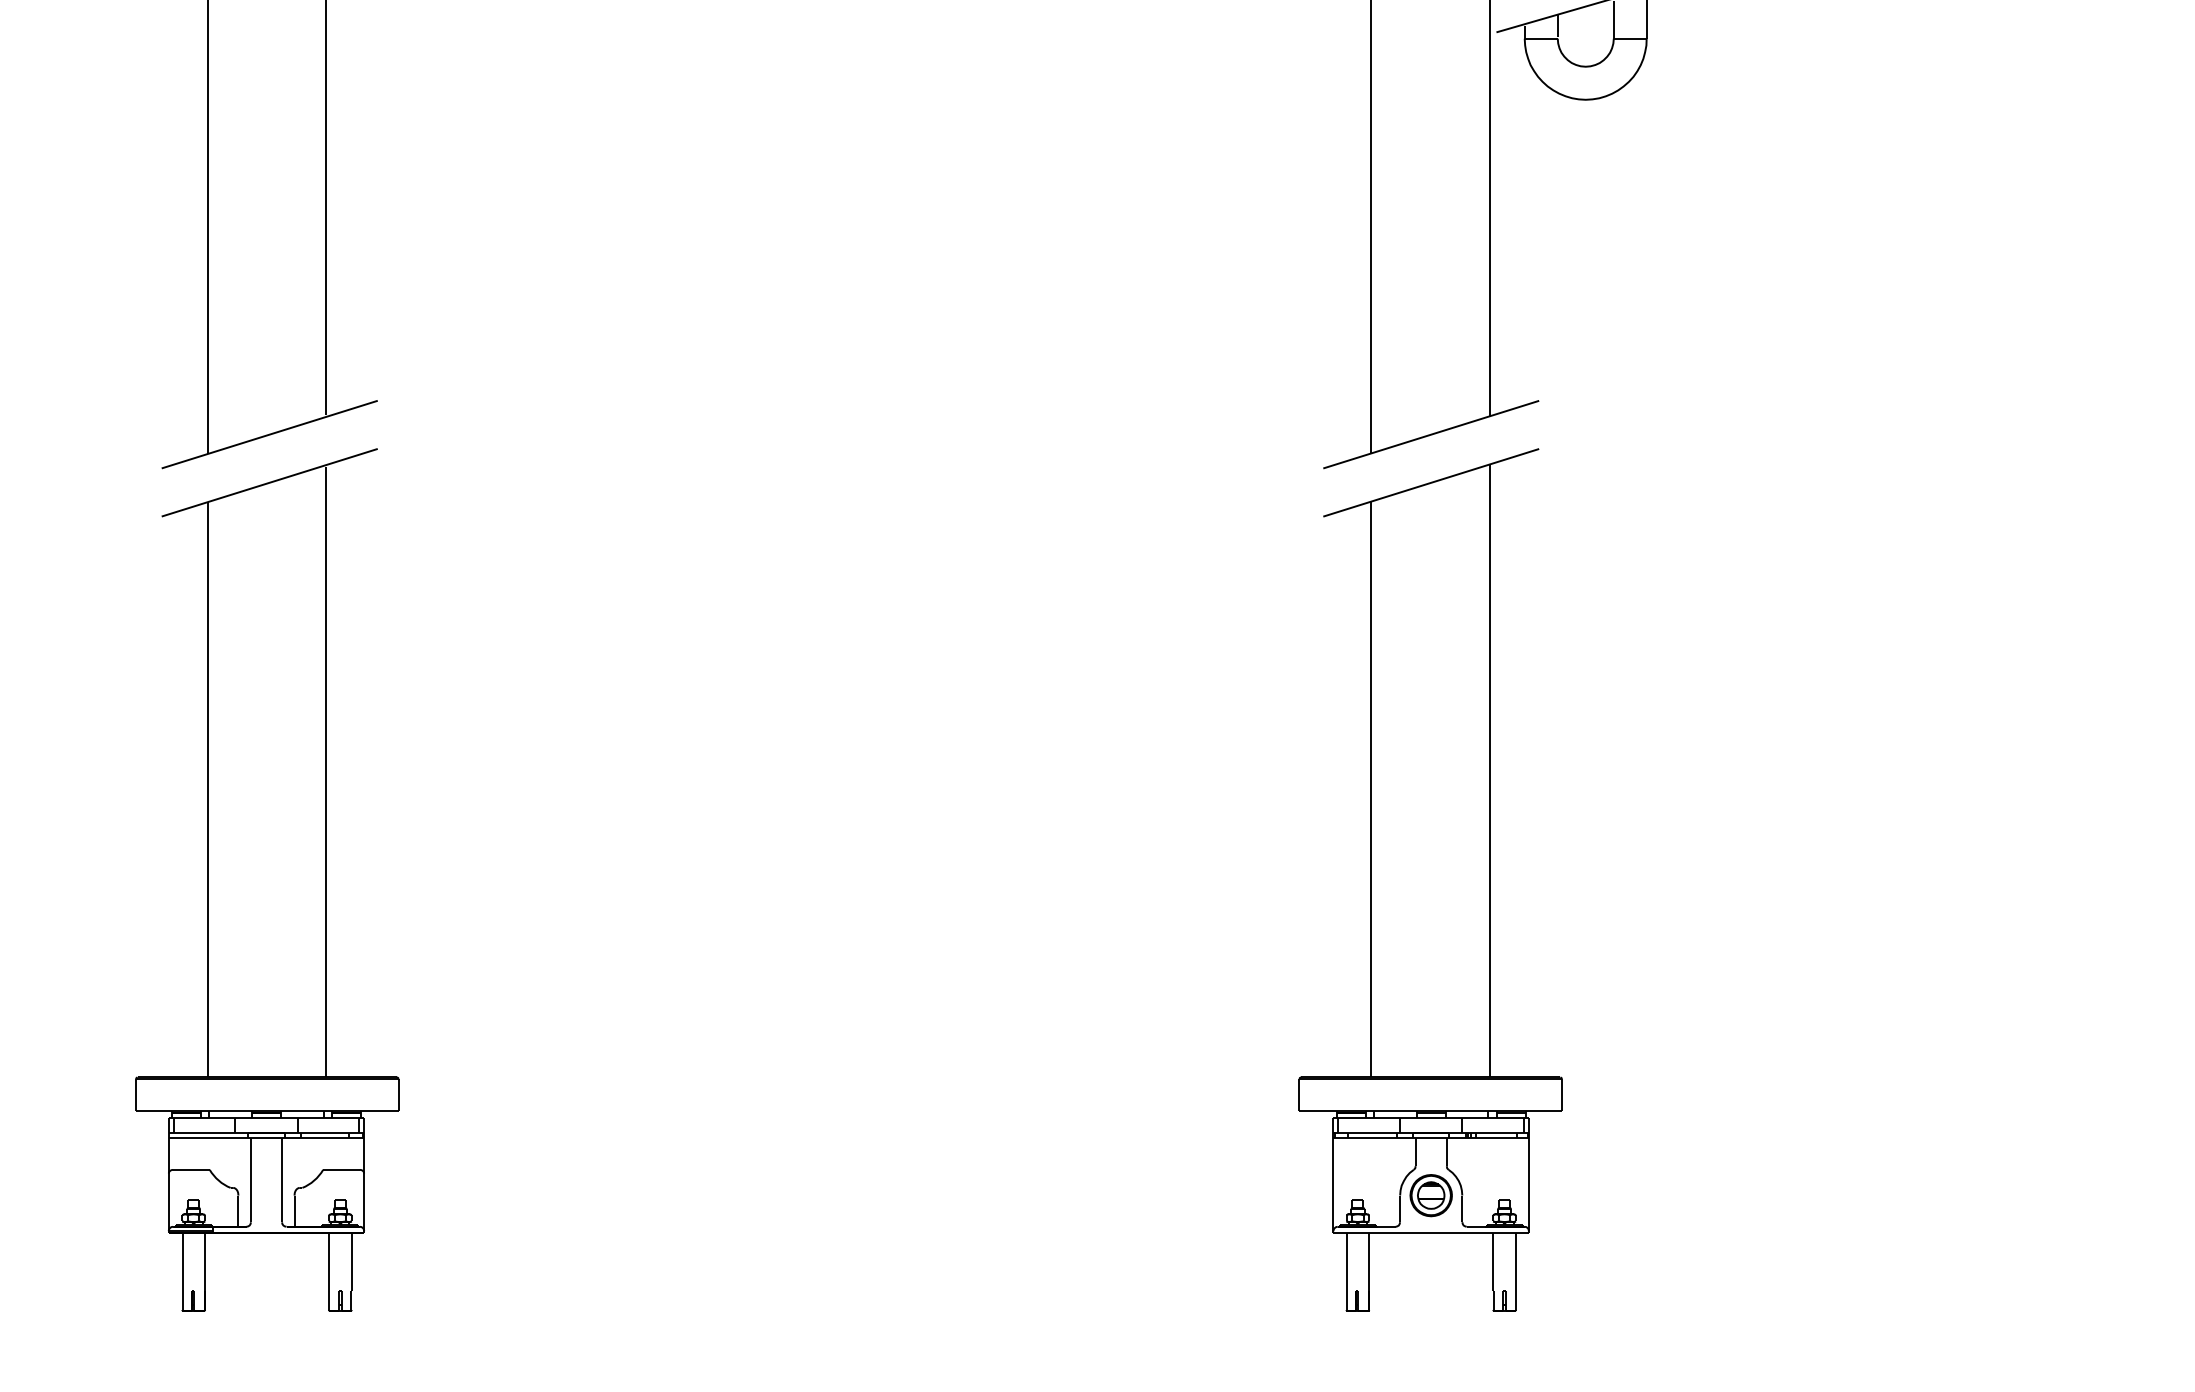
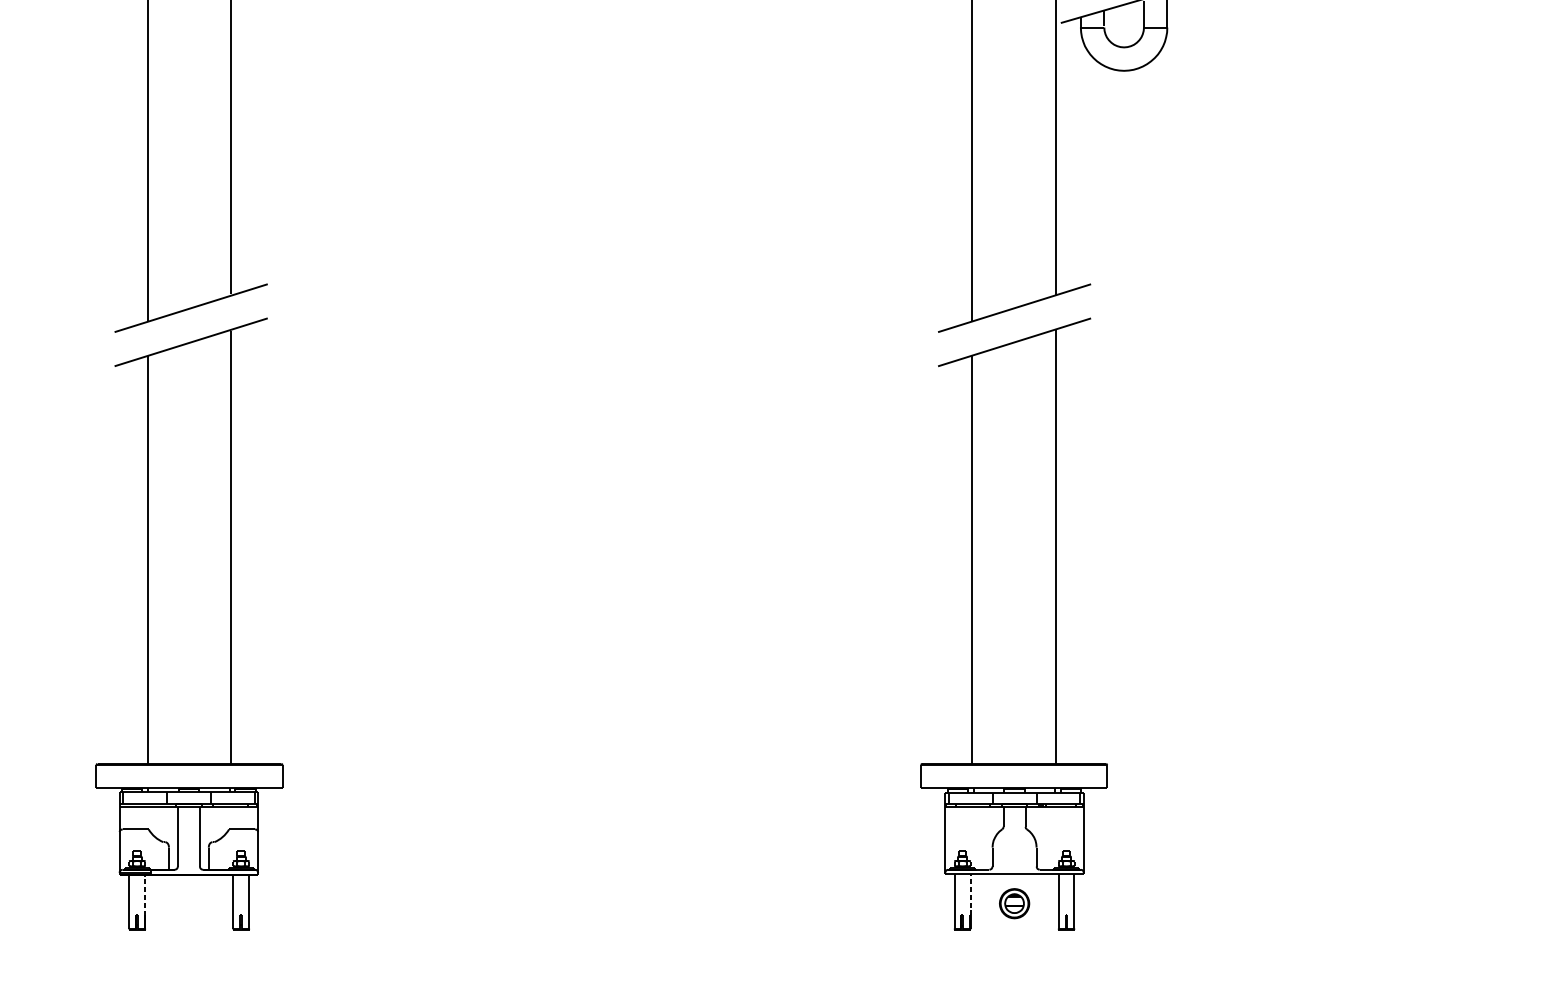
part: (1430, 1195) -> (1014, 903), moved
line: (204, 1262) -> (144, 895), solid -> dashed
line: (1369, 1262) -> (970, 895), solid -> dashed

